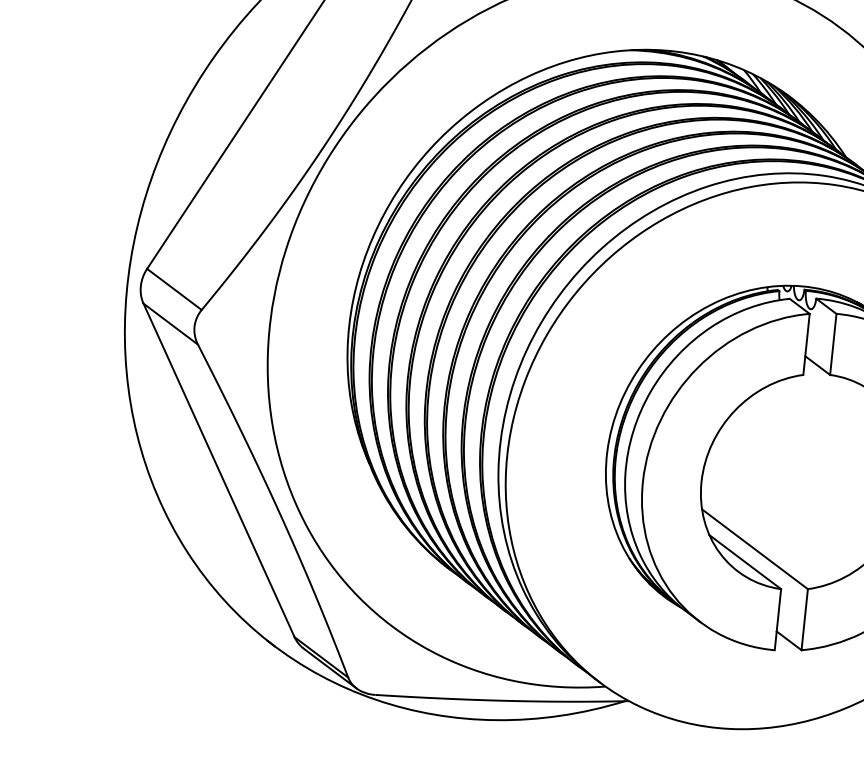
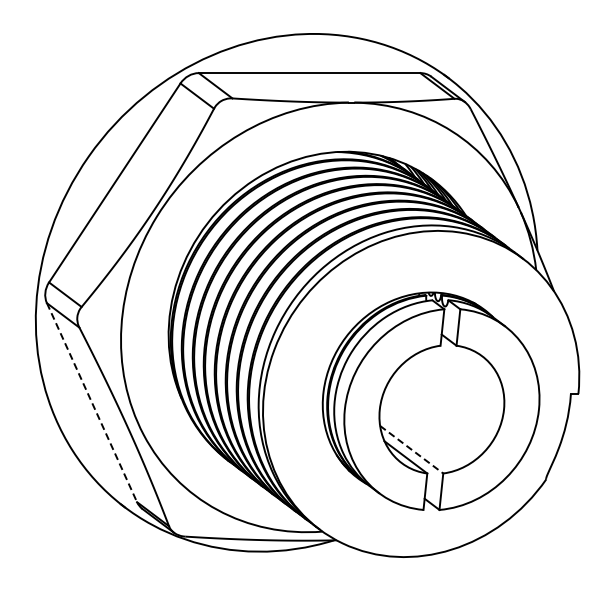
line: (219, 471) -> (92, 403), solid -> dashed
line: (754, 548) -> (411, 449), solid -> dashed

